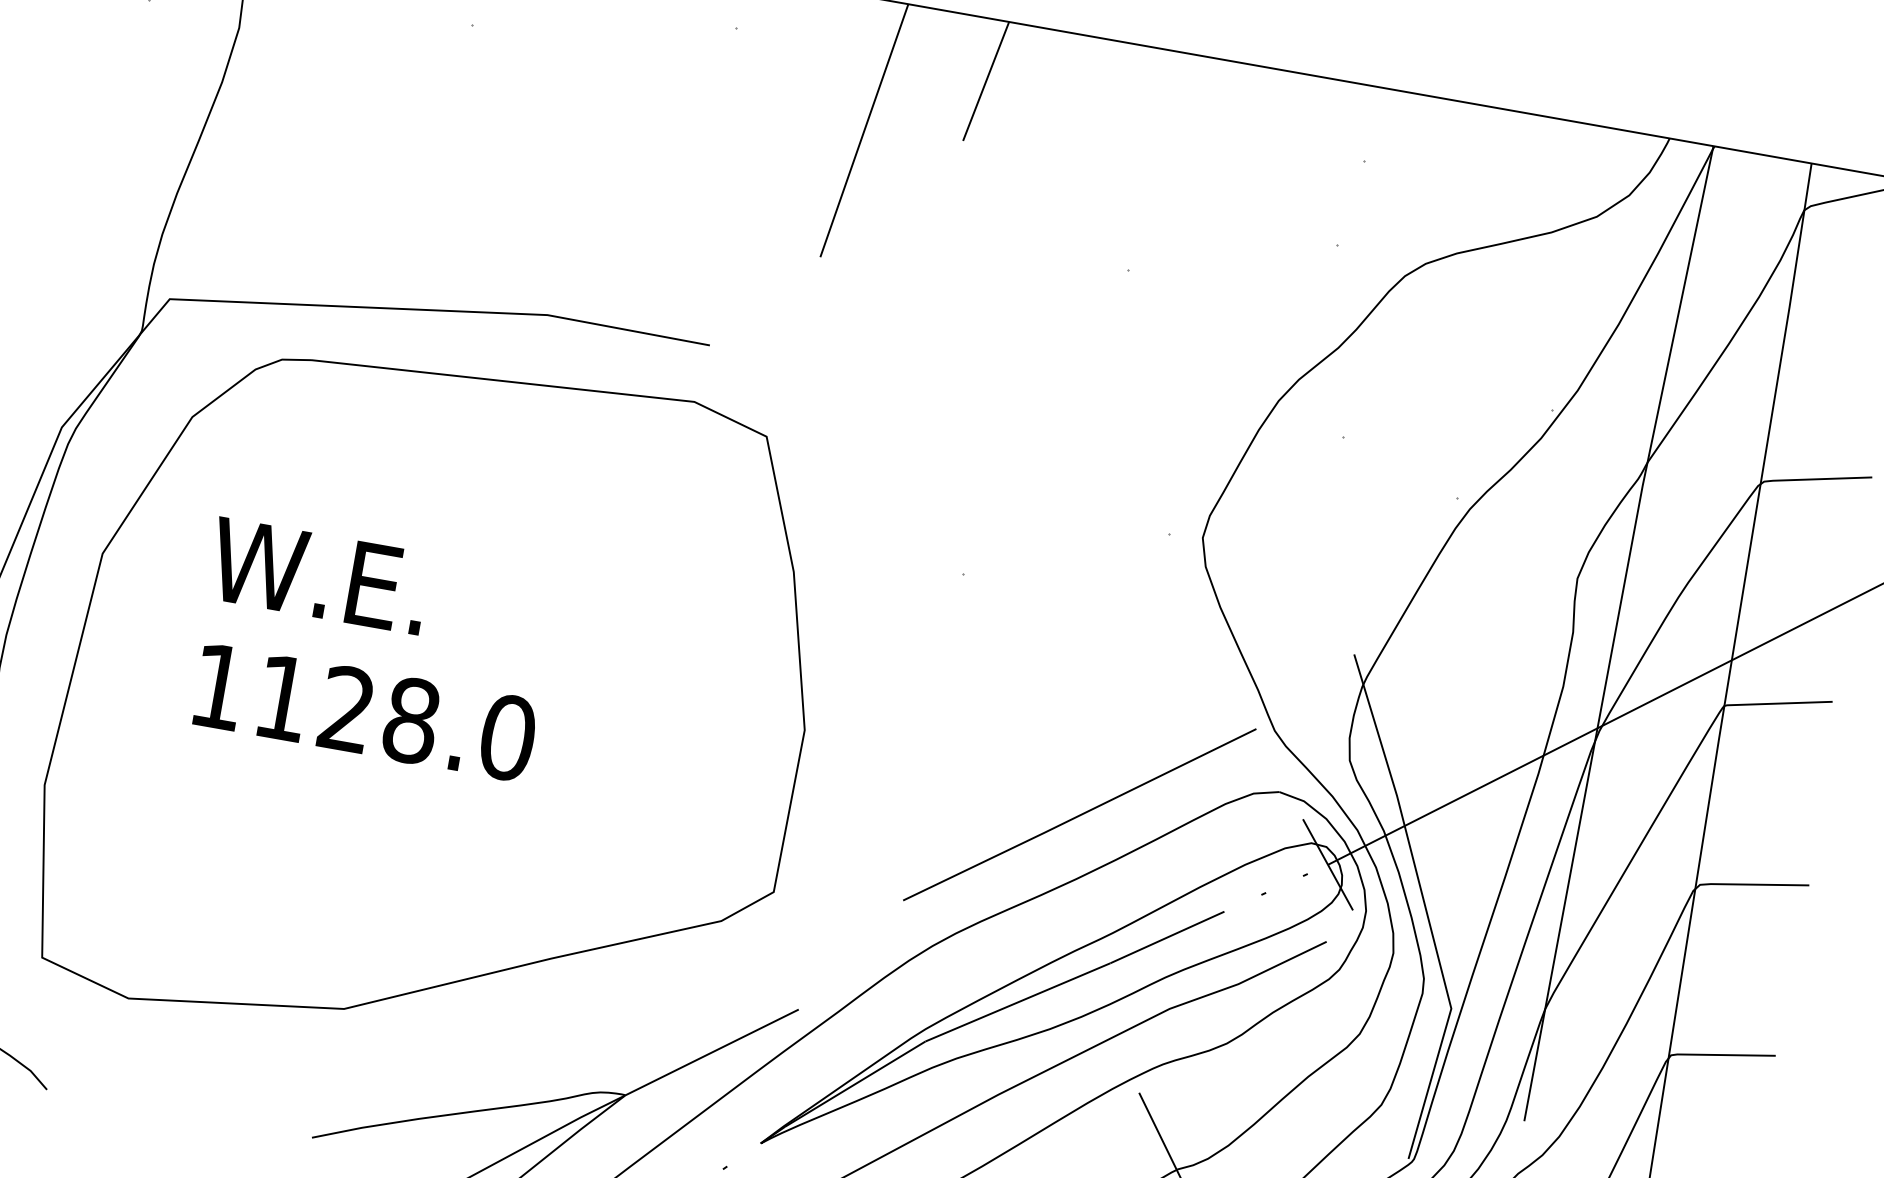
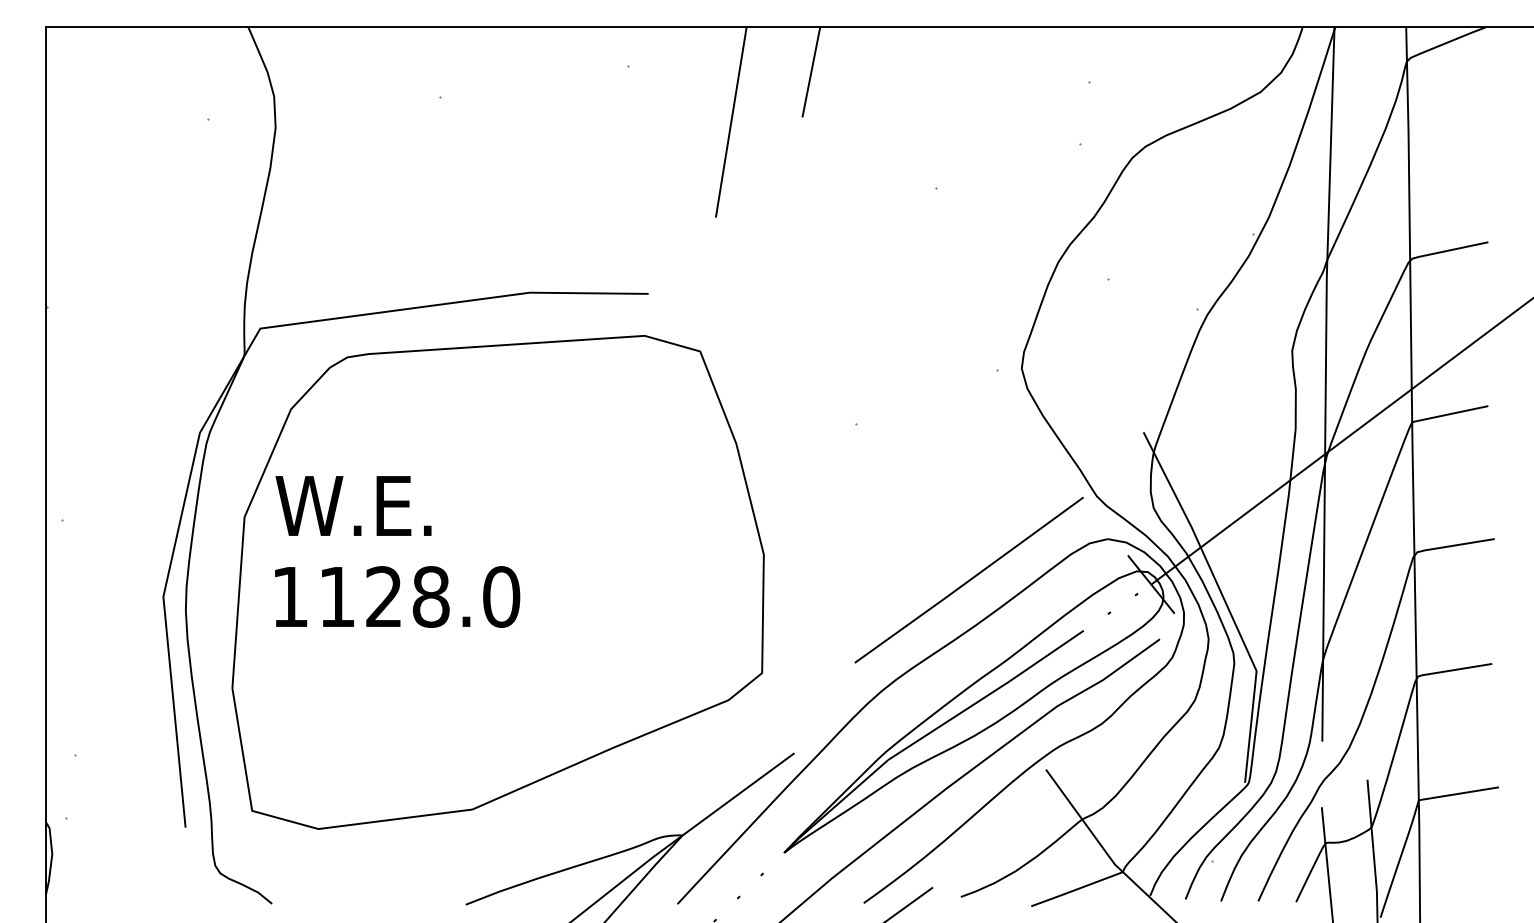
text: (318, 575) -> (353, 505), moved
text: (365, 711) -> (397, 596), moved

